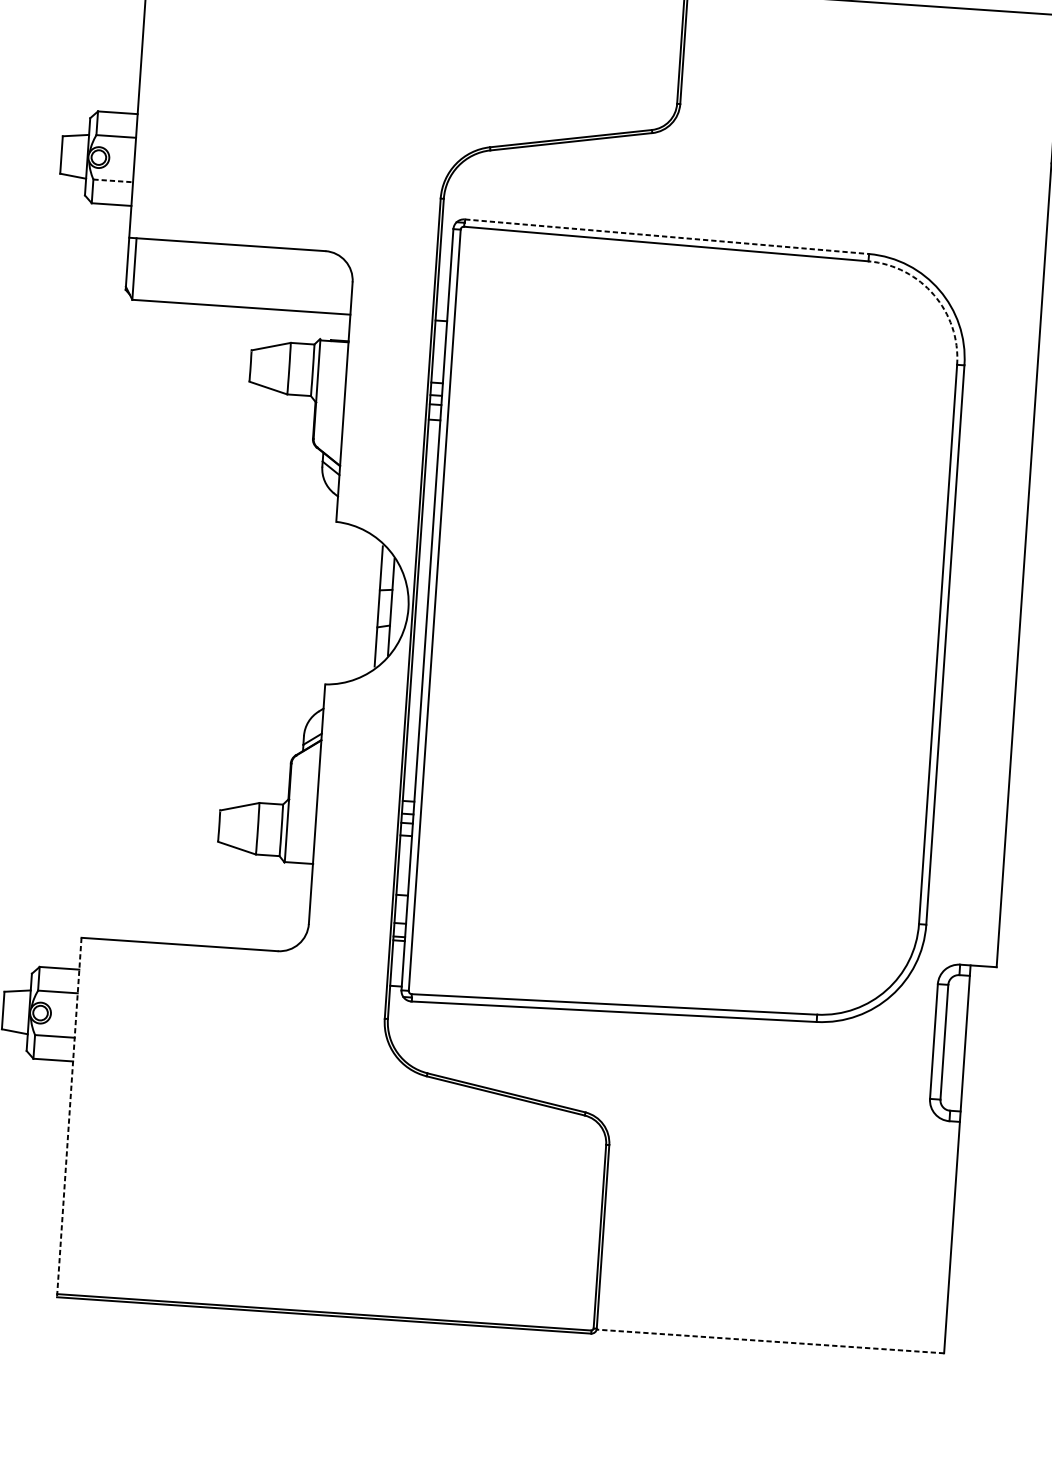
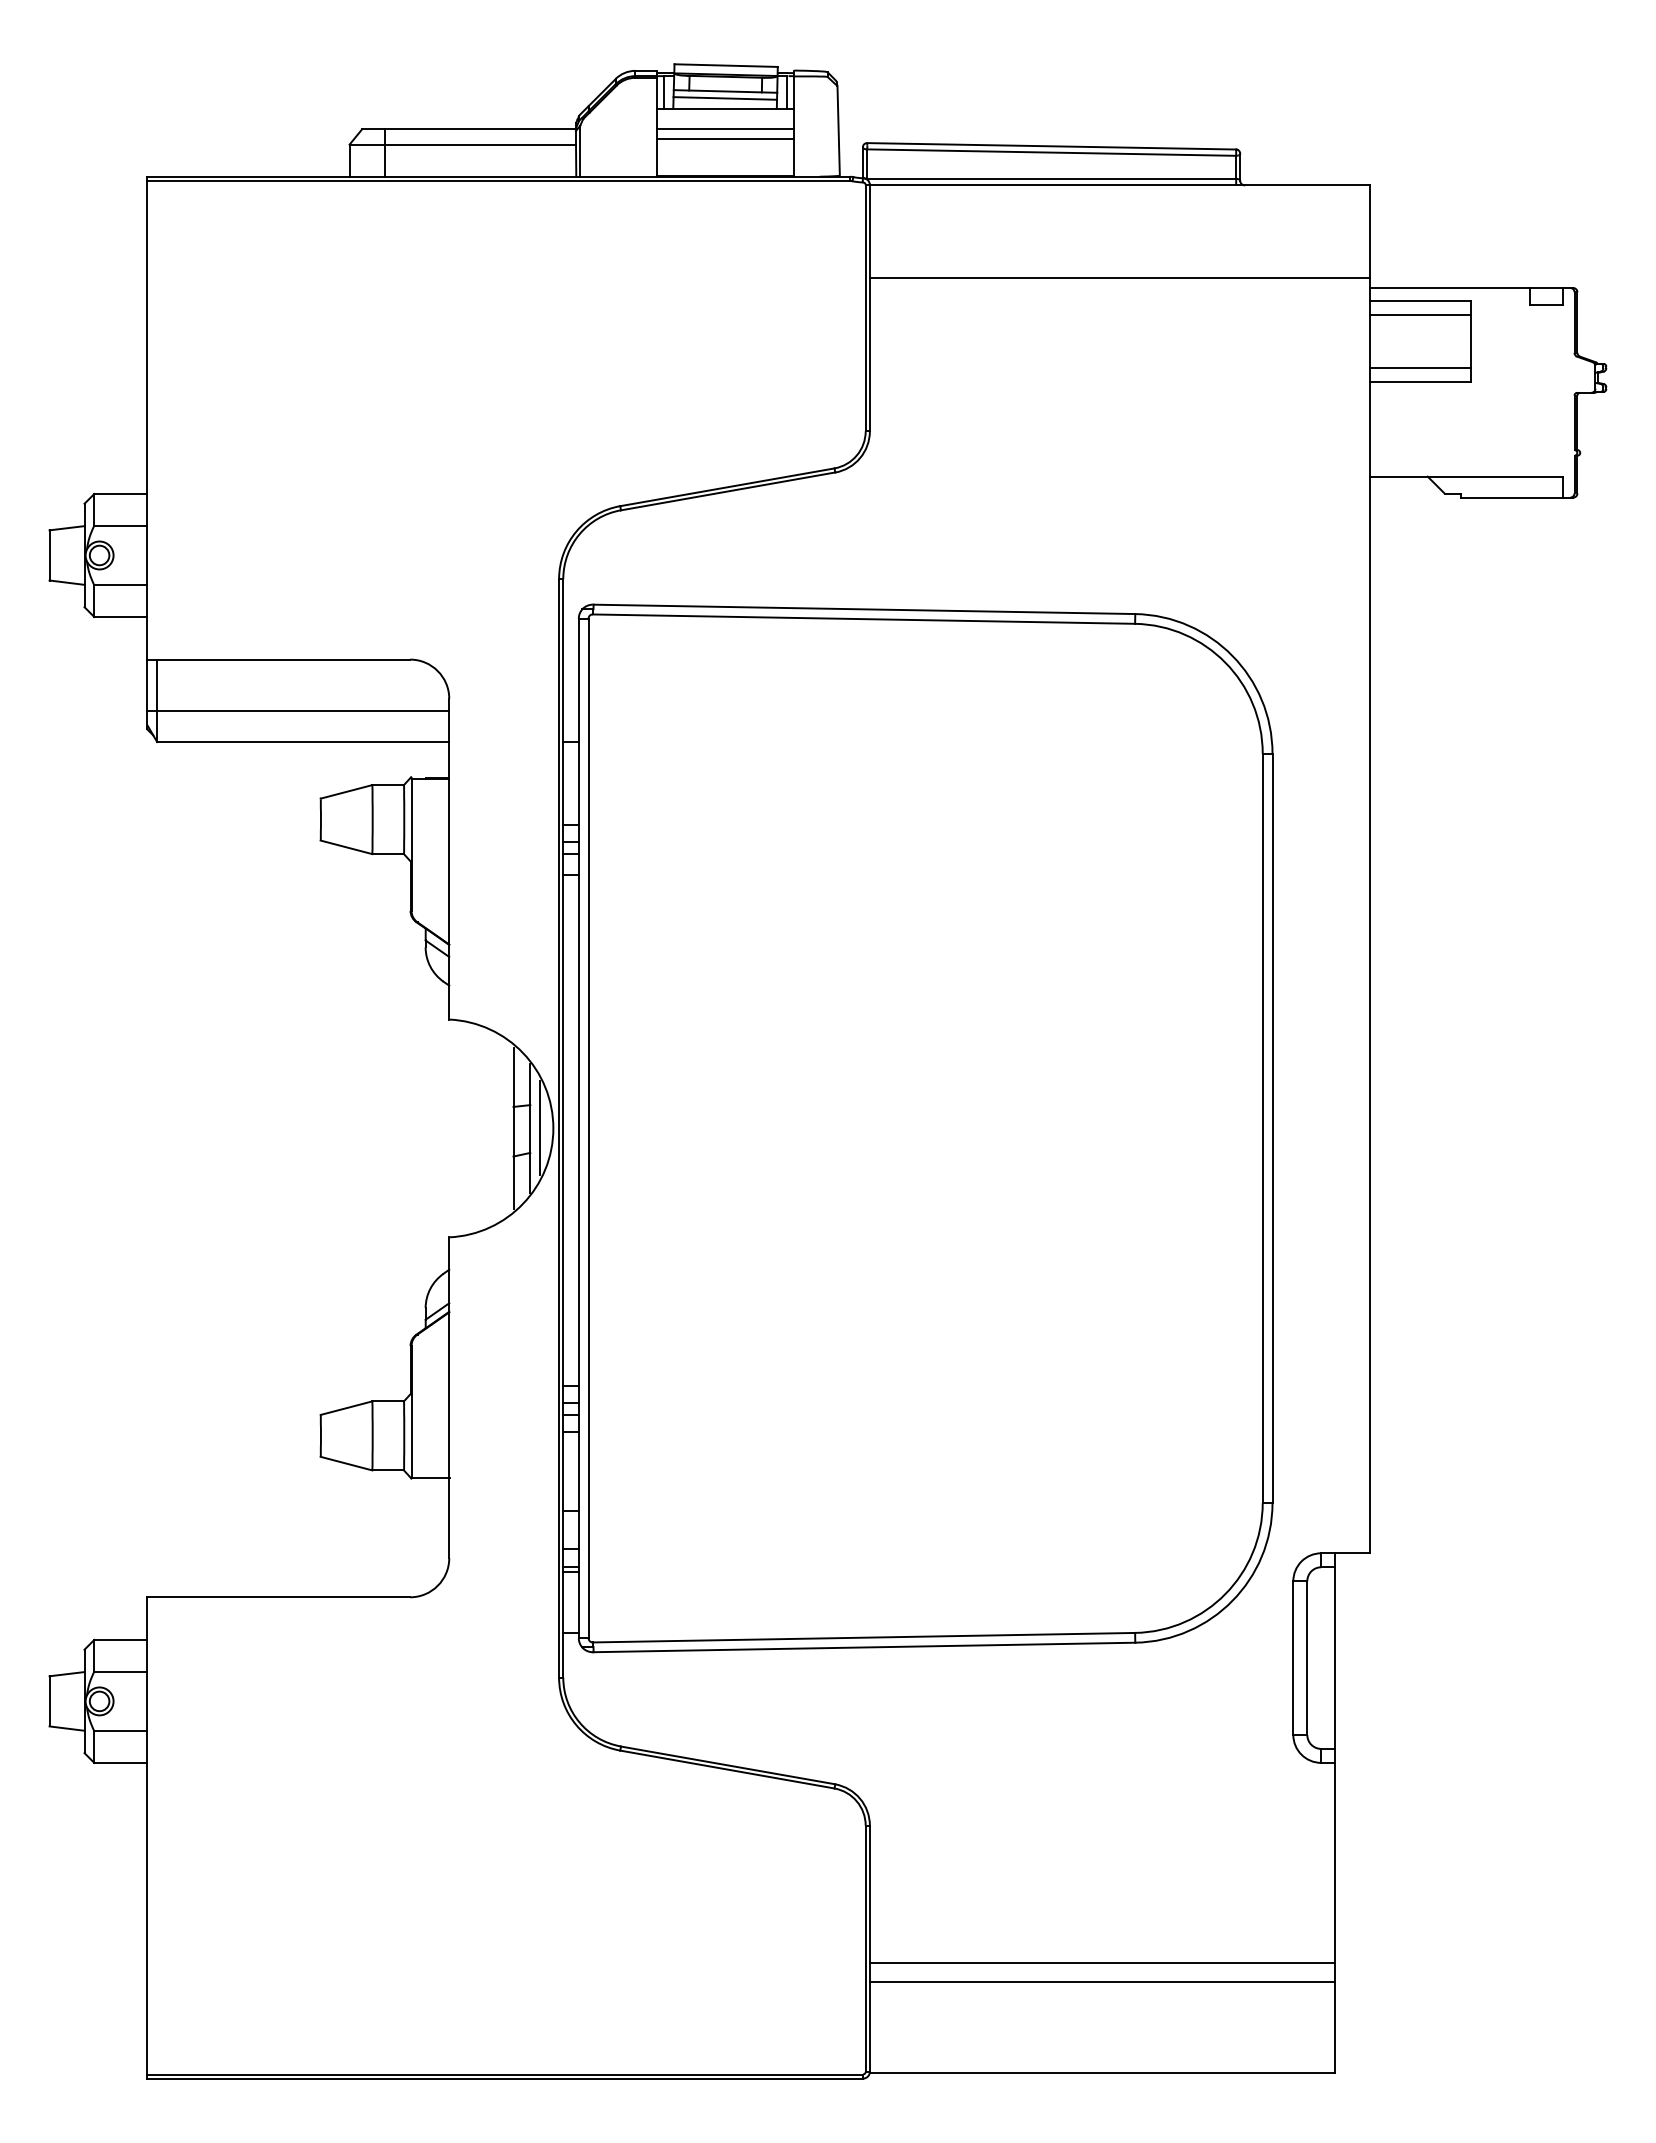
line: (112, 181) -> (120, 585), dashed -> solid
line: (667, 236) -> (864, 609), dashed -> solid
line: (239, 284) -> (298, 711), added
arc: (933, 294) -> (1225, 662), dashed -> solid
line: (398, 607) -> (540, 1128), added
line: (69, 1117) -> (147, 1838), dashed -> solid
line: (775, 1259) -> (1102, 1962), added
line: (774, 1274) -> (1102, 1982), added
line: (770, 1341) -> (1102, 2072), dashed -> solid

